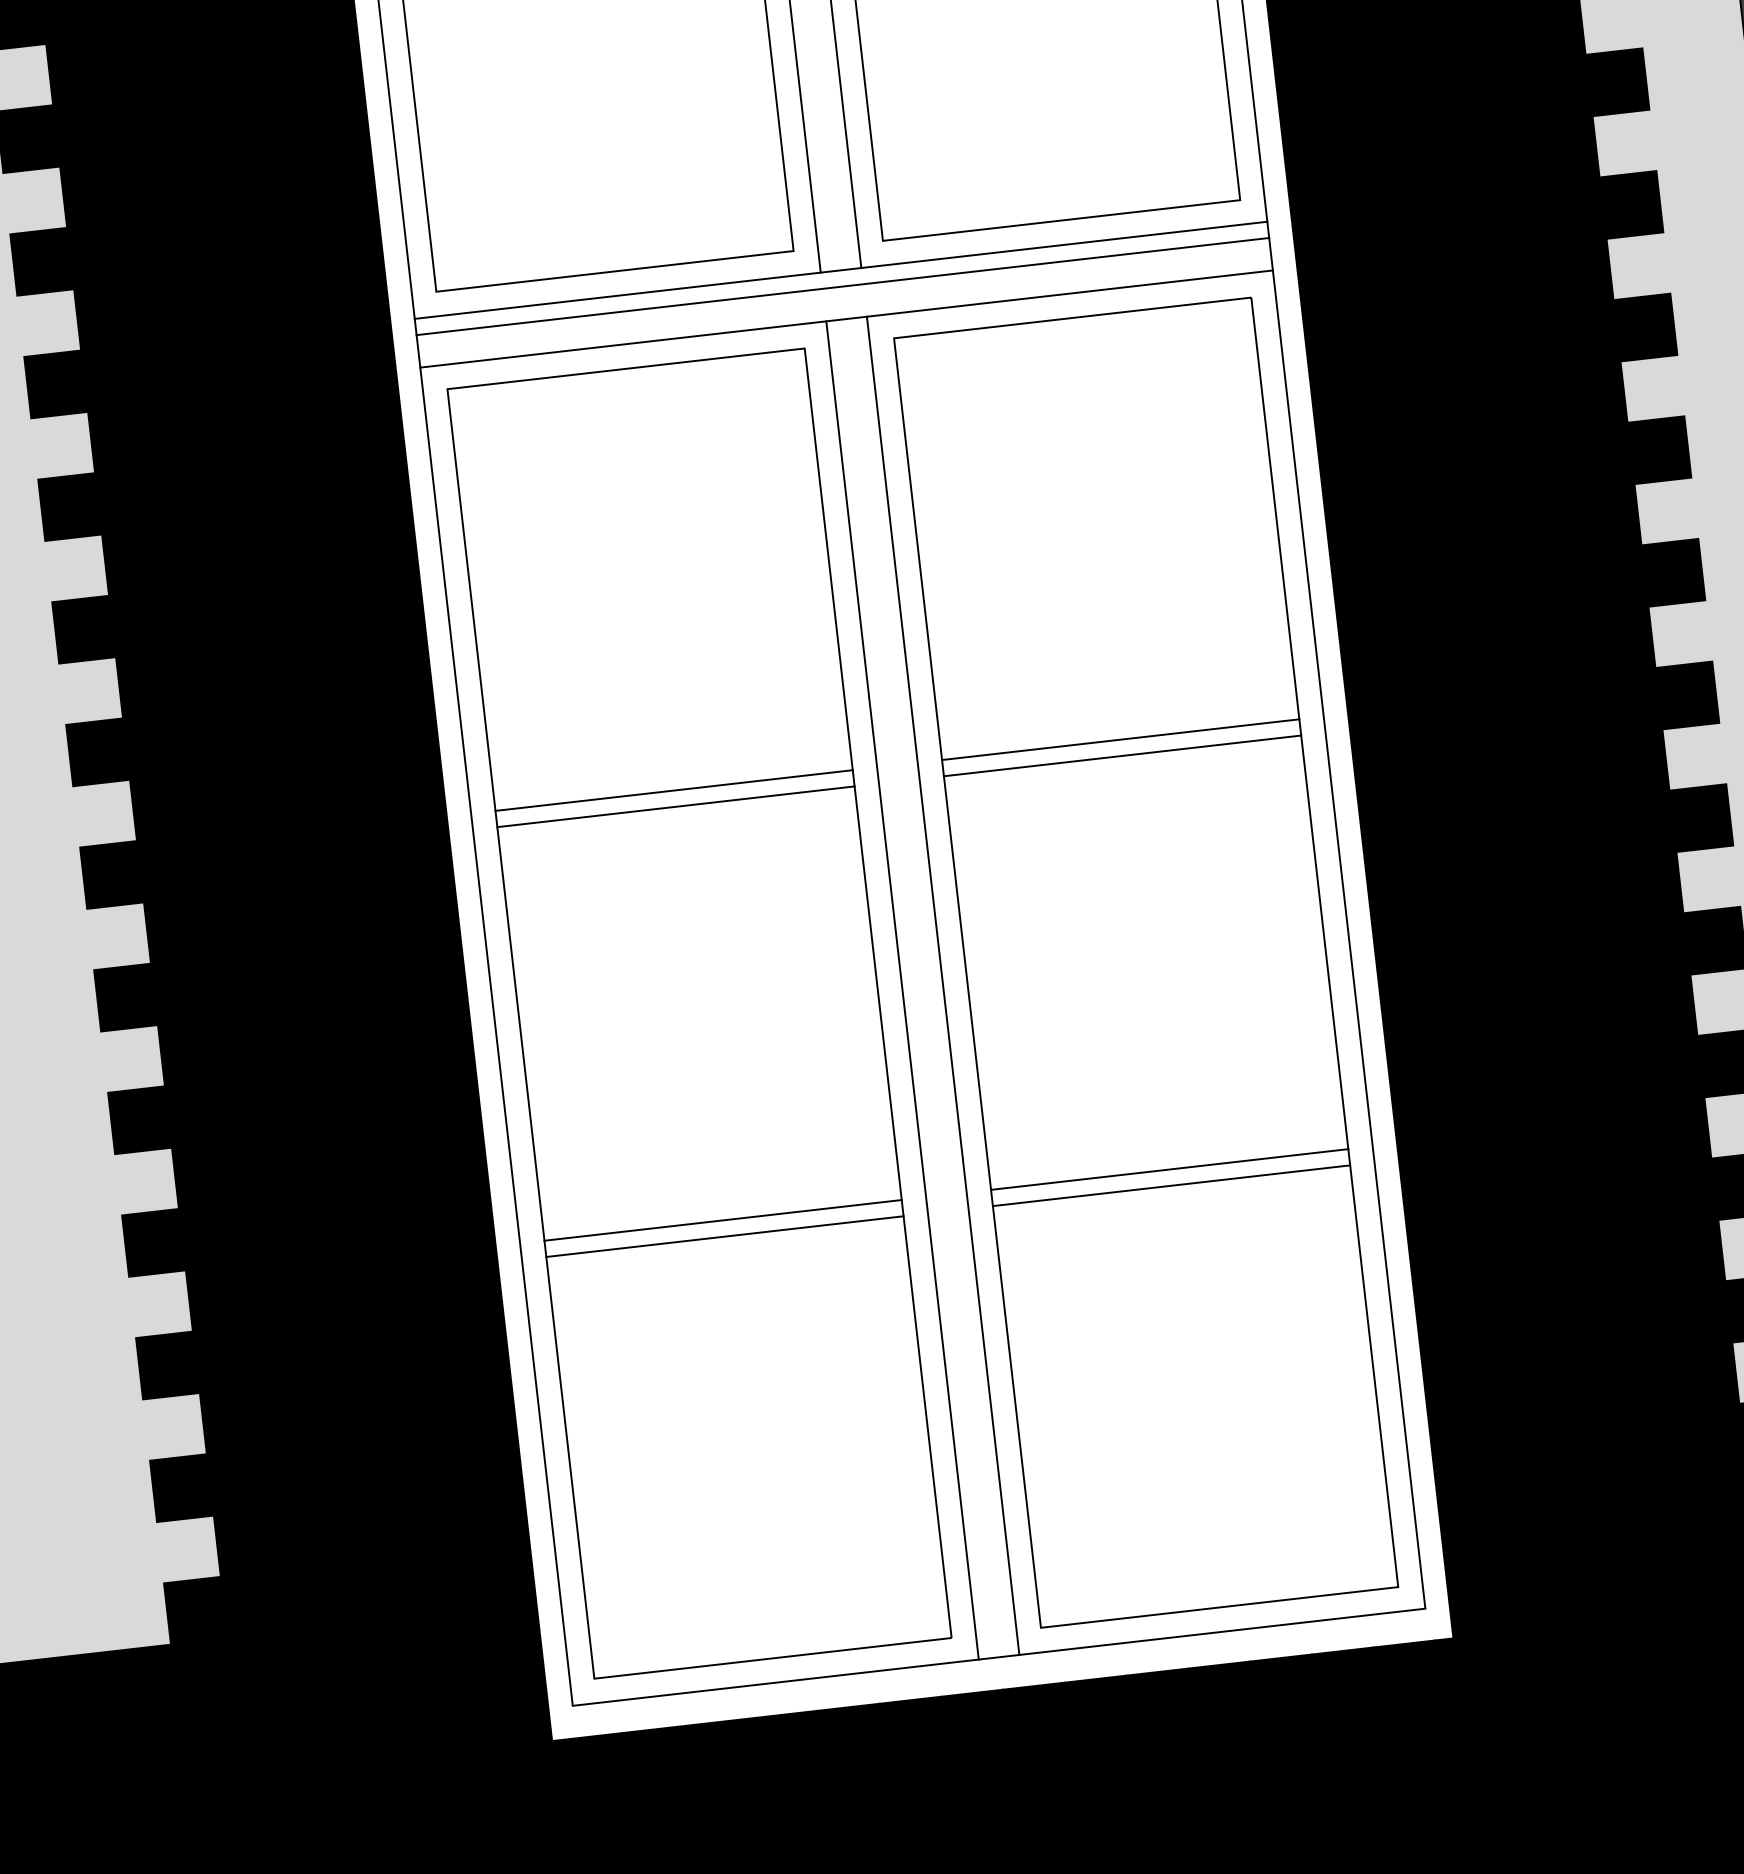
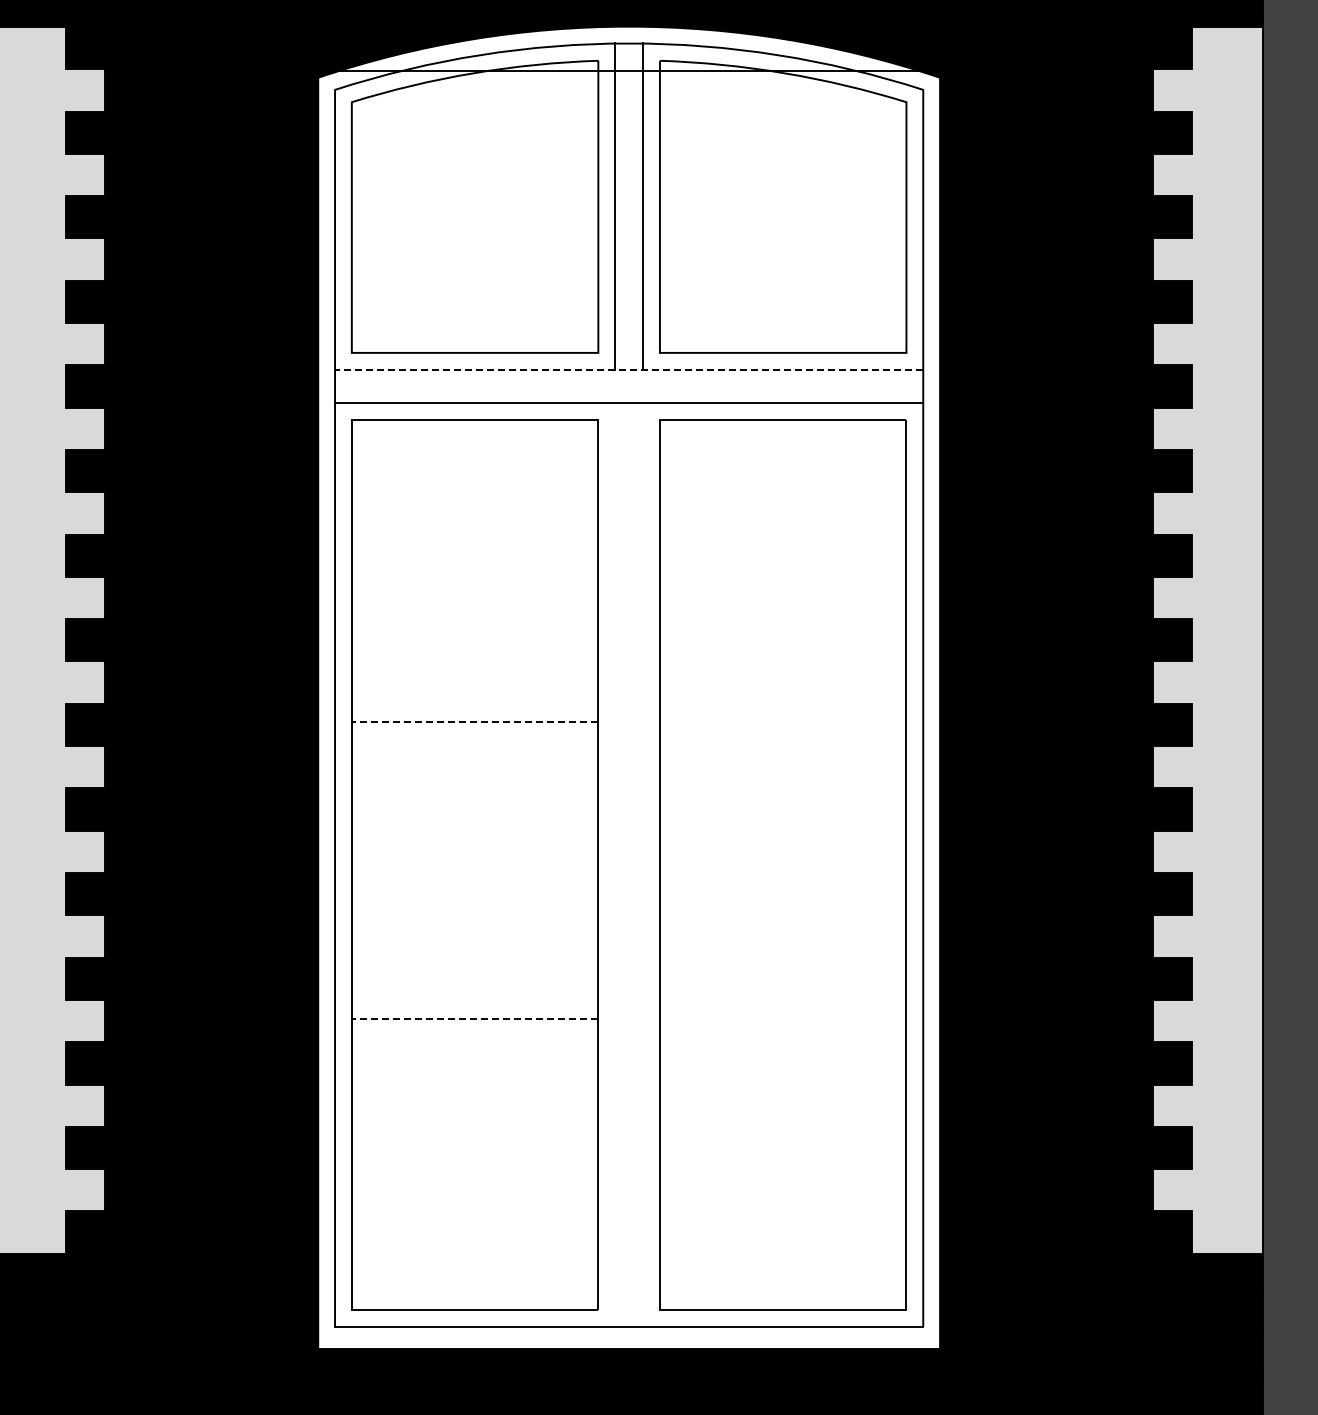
line: (840, 270) -> (628, 369), solid -> dashed
line: (843, 285) -> (629, 380), removed
line: (1119, 740) -> (782, 711), removed
line: (1121, 756) -> (782, 722), removed
line: (673, 791) -> (474, 711), removed
line: (675, 807) -> (474, 722), solid -> dashed
line: (943, 985) -> (643, 864), removed
line: (902, 989) -> (615, 864), removed
line: (1168, 1169) -> (782, 1007), removed
line: (1170, 1185) -> (782, 1018), removed
line: (722, 1220) -> (474, 1007), removed
line: (724, 1236) -> (474, 1018), solid -> dashed

